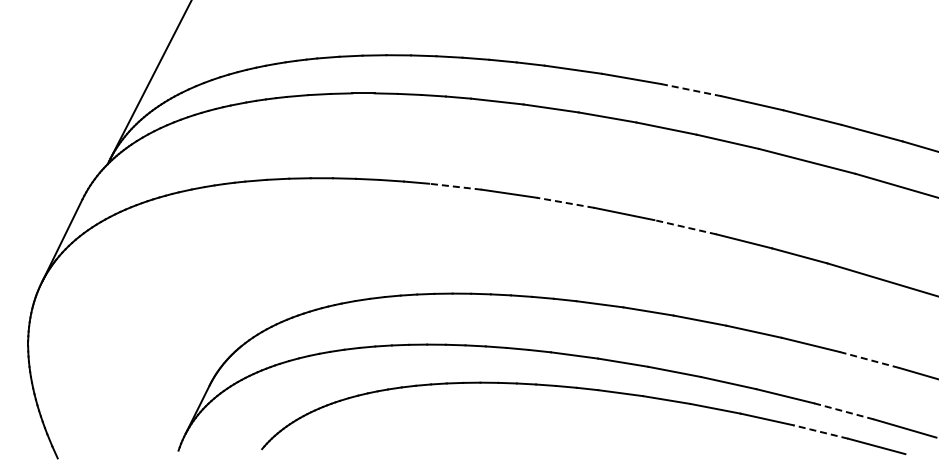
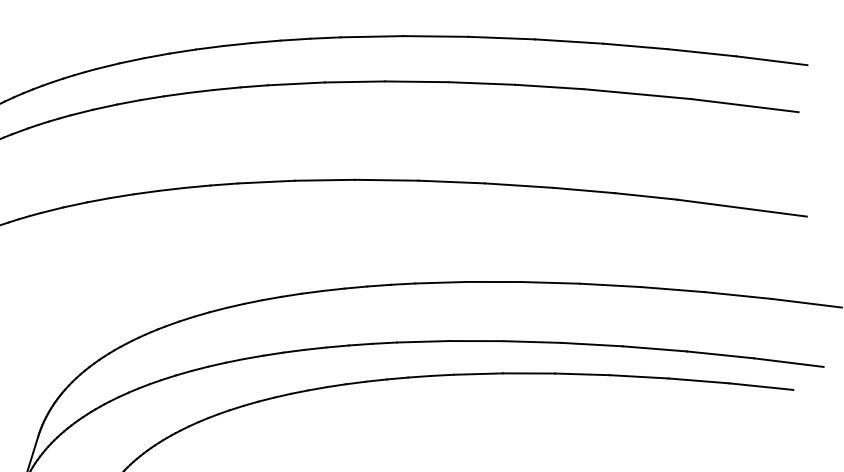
line: (691, 90) -> (501, 38), dashed -> solid
line: (454, 186) -> (265, 182), dashed -> solid
line: (565, 202) -> (386, 179), dashed -> solid
line: (685, 227) -> (519, 185), dashed -> solid
line: (870, 360) -> (739, 295), dashed -> solid
line: (844, 411) -> (720, 354), dashed -> solid
line: (820, 431) -> (698, 380), dashed -> solid

